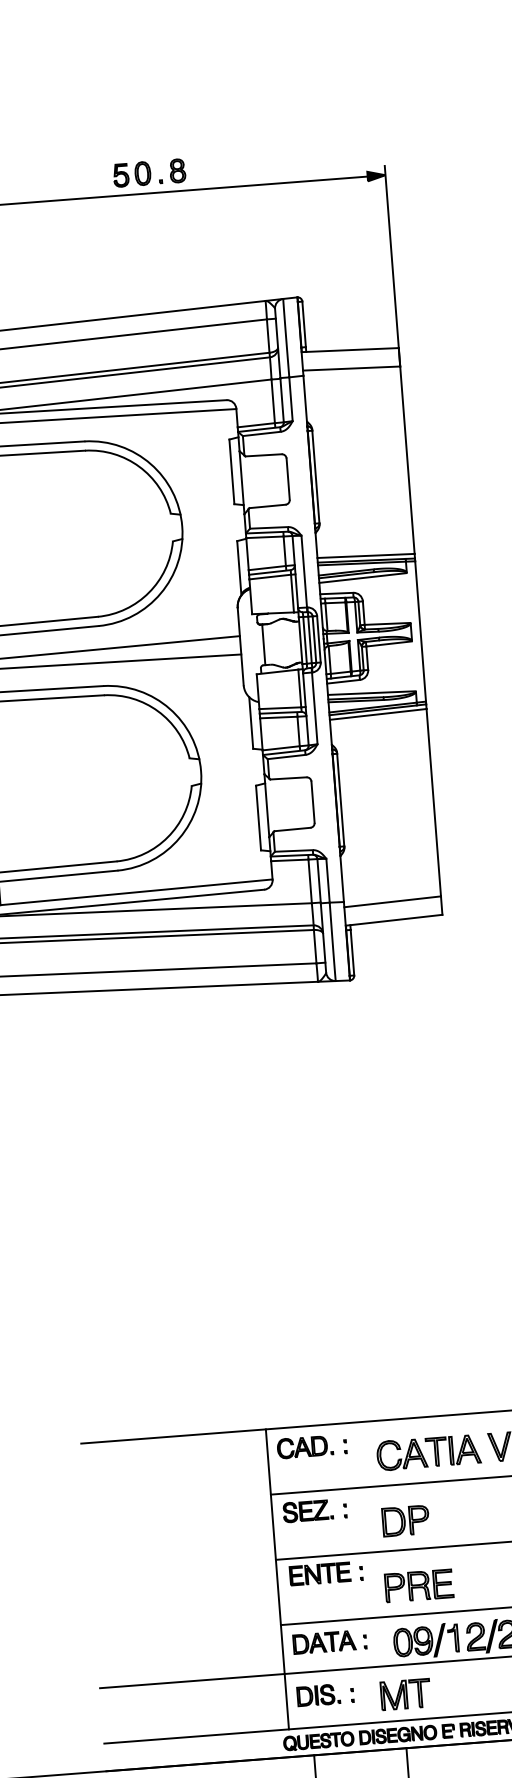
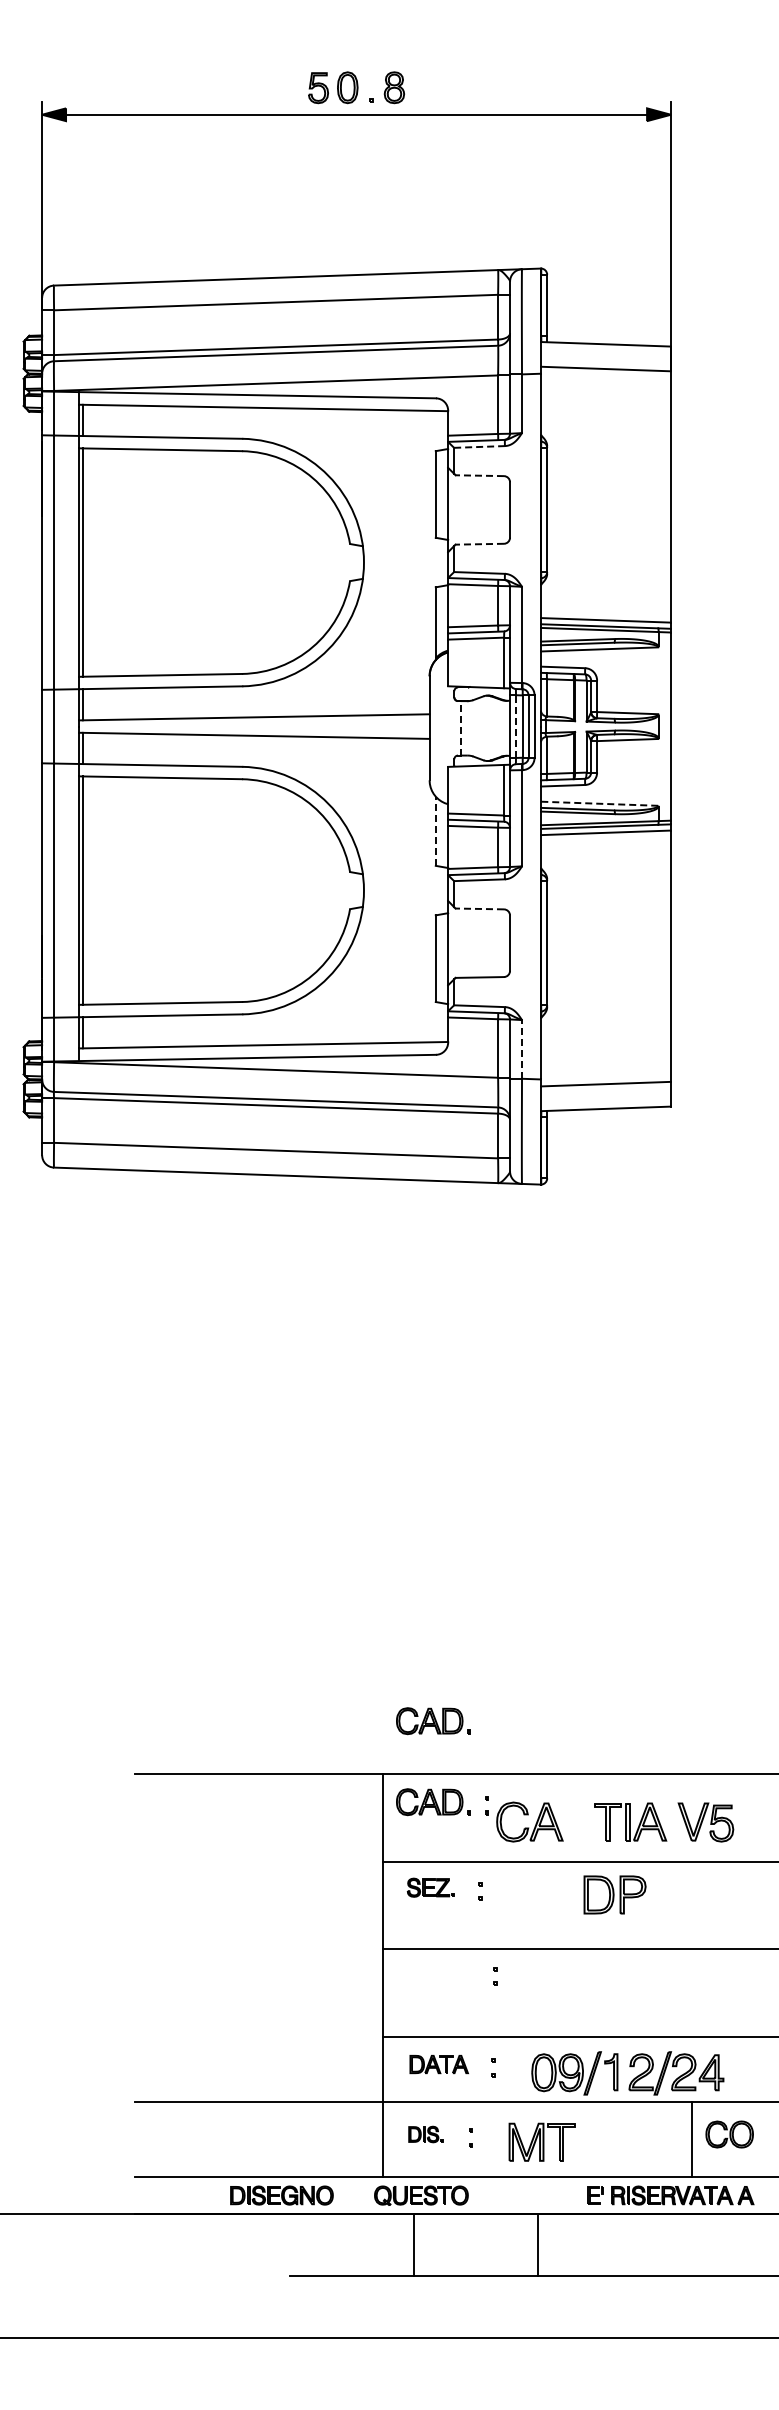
line: (262, 433) -> (480, 446), solid -> dashed
line: (263, 455) -> (479, 475), solid -> dashed
line: (267, 506) -> (479, 544), solid -> dashed
line: (305, 640) -> (516, 726), solid -> dashed
line: (263, 644) -> (460, 727), solid -> dashed
line: (371, 692) -> (599, 803), solid -> dashed
line: (251, 723) -> (435, 831), solid -> dashed
line: (288, 778) -> (479, 908), solid -> dashed
line: (328, 880) -> (522, 1048), solid -> dashed
part: (300, 1386) -> (433, 1721), added
part: (401, 1454) -> (529, 1821), moved
part: (307, 1510) -> (430, 1887), size x0.7
part: (405, 1520) -> (614, 1894), moved
part: (319, 1573) -> (439, 1972), removed
part: (418, 1585) -> (570, 1998), removed
part: (324, 1642) -> (439, 2064), size x0.7
part: (318, 1695) -> (425, 2134), size x0.6
part: (397, 1735) -> (281, 2195), moved

